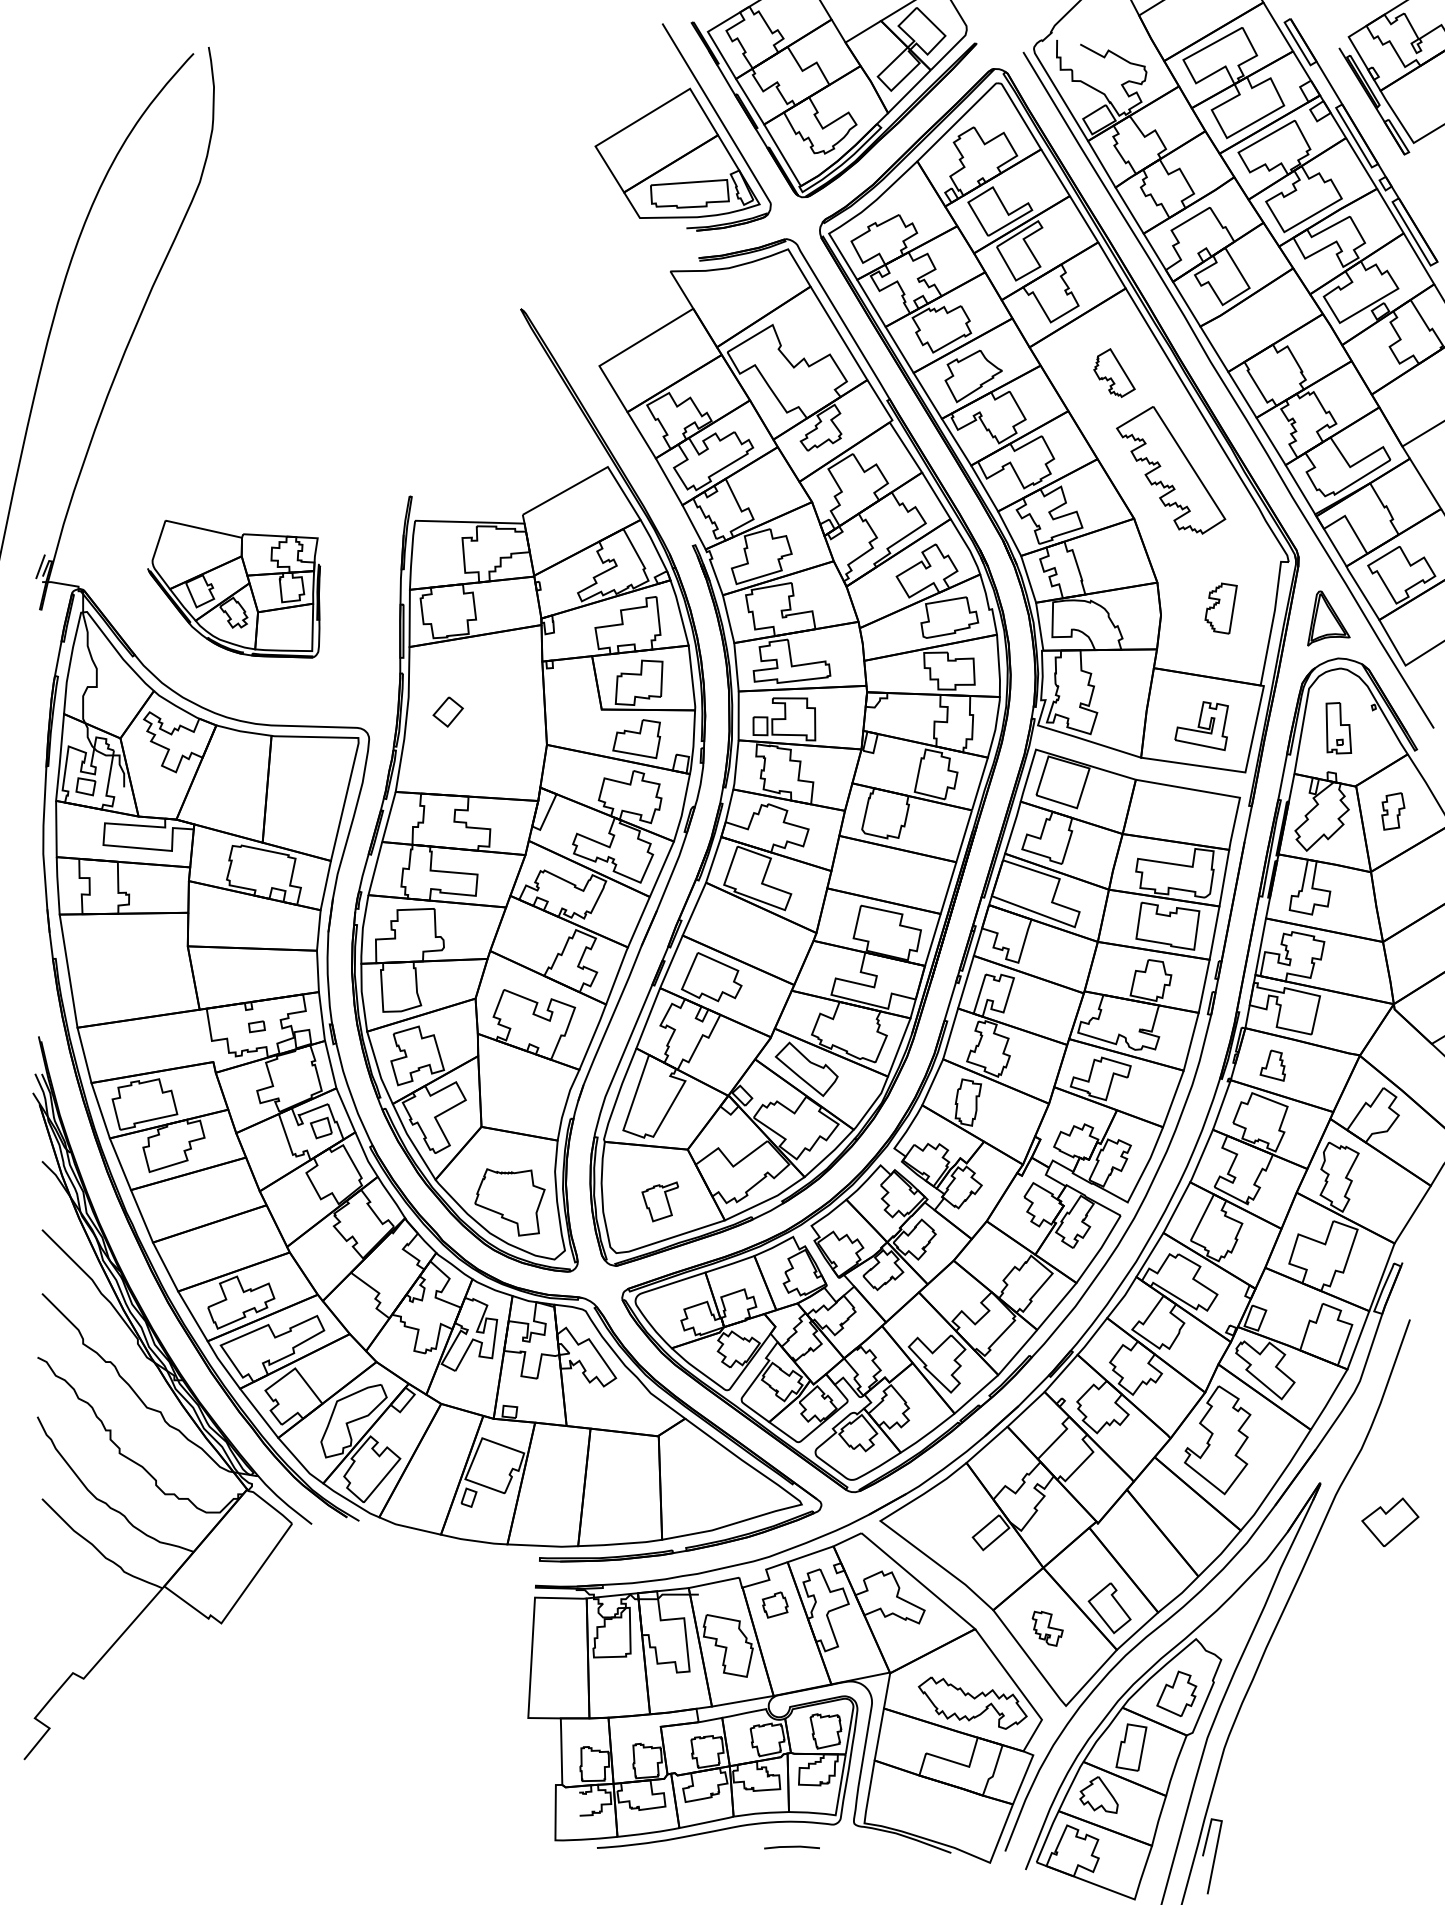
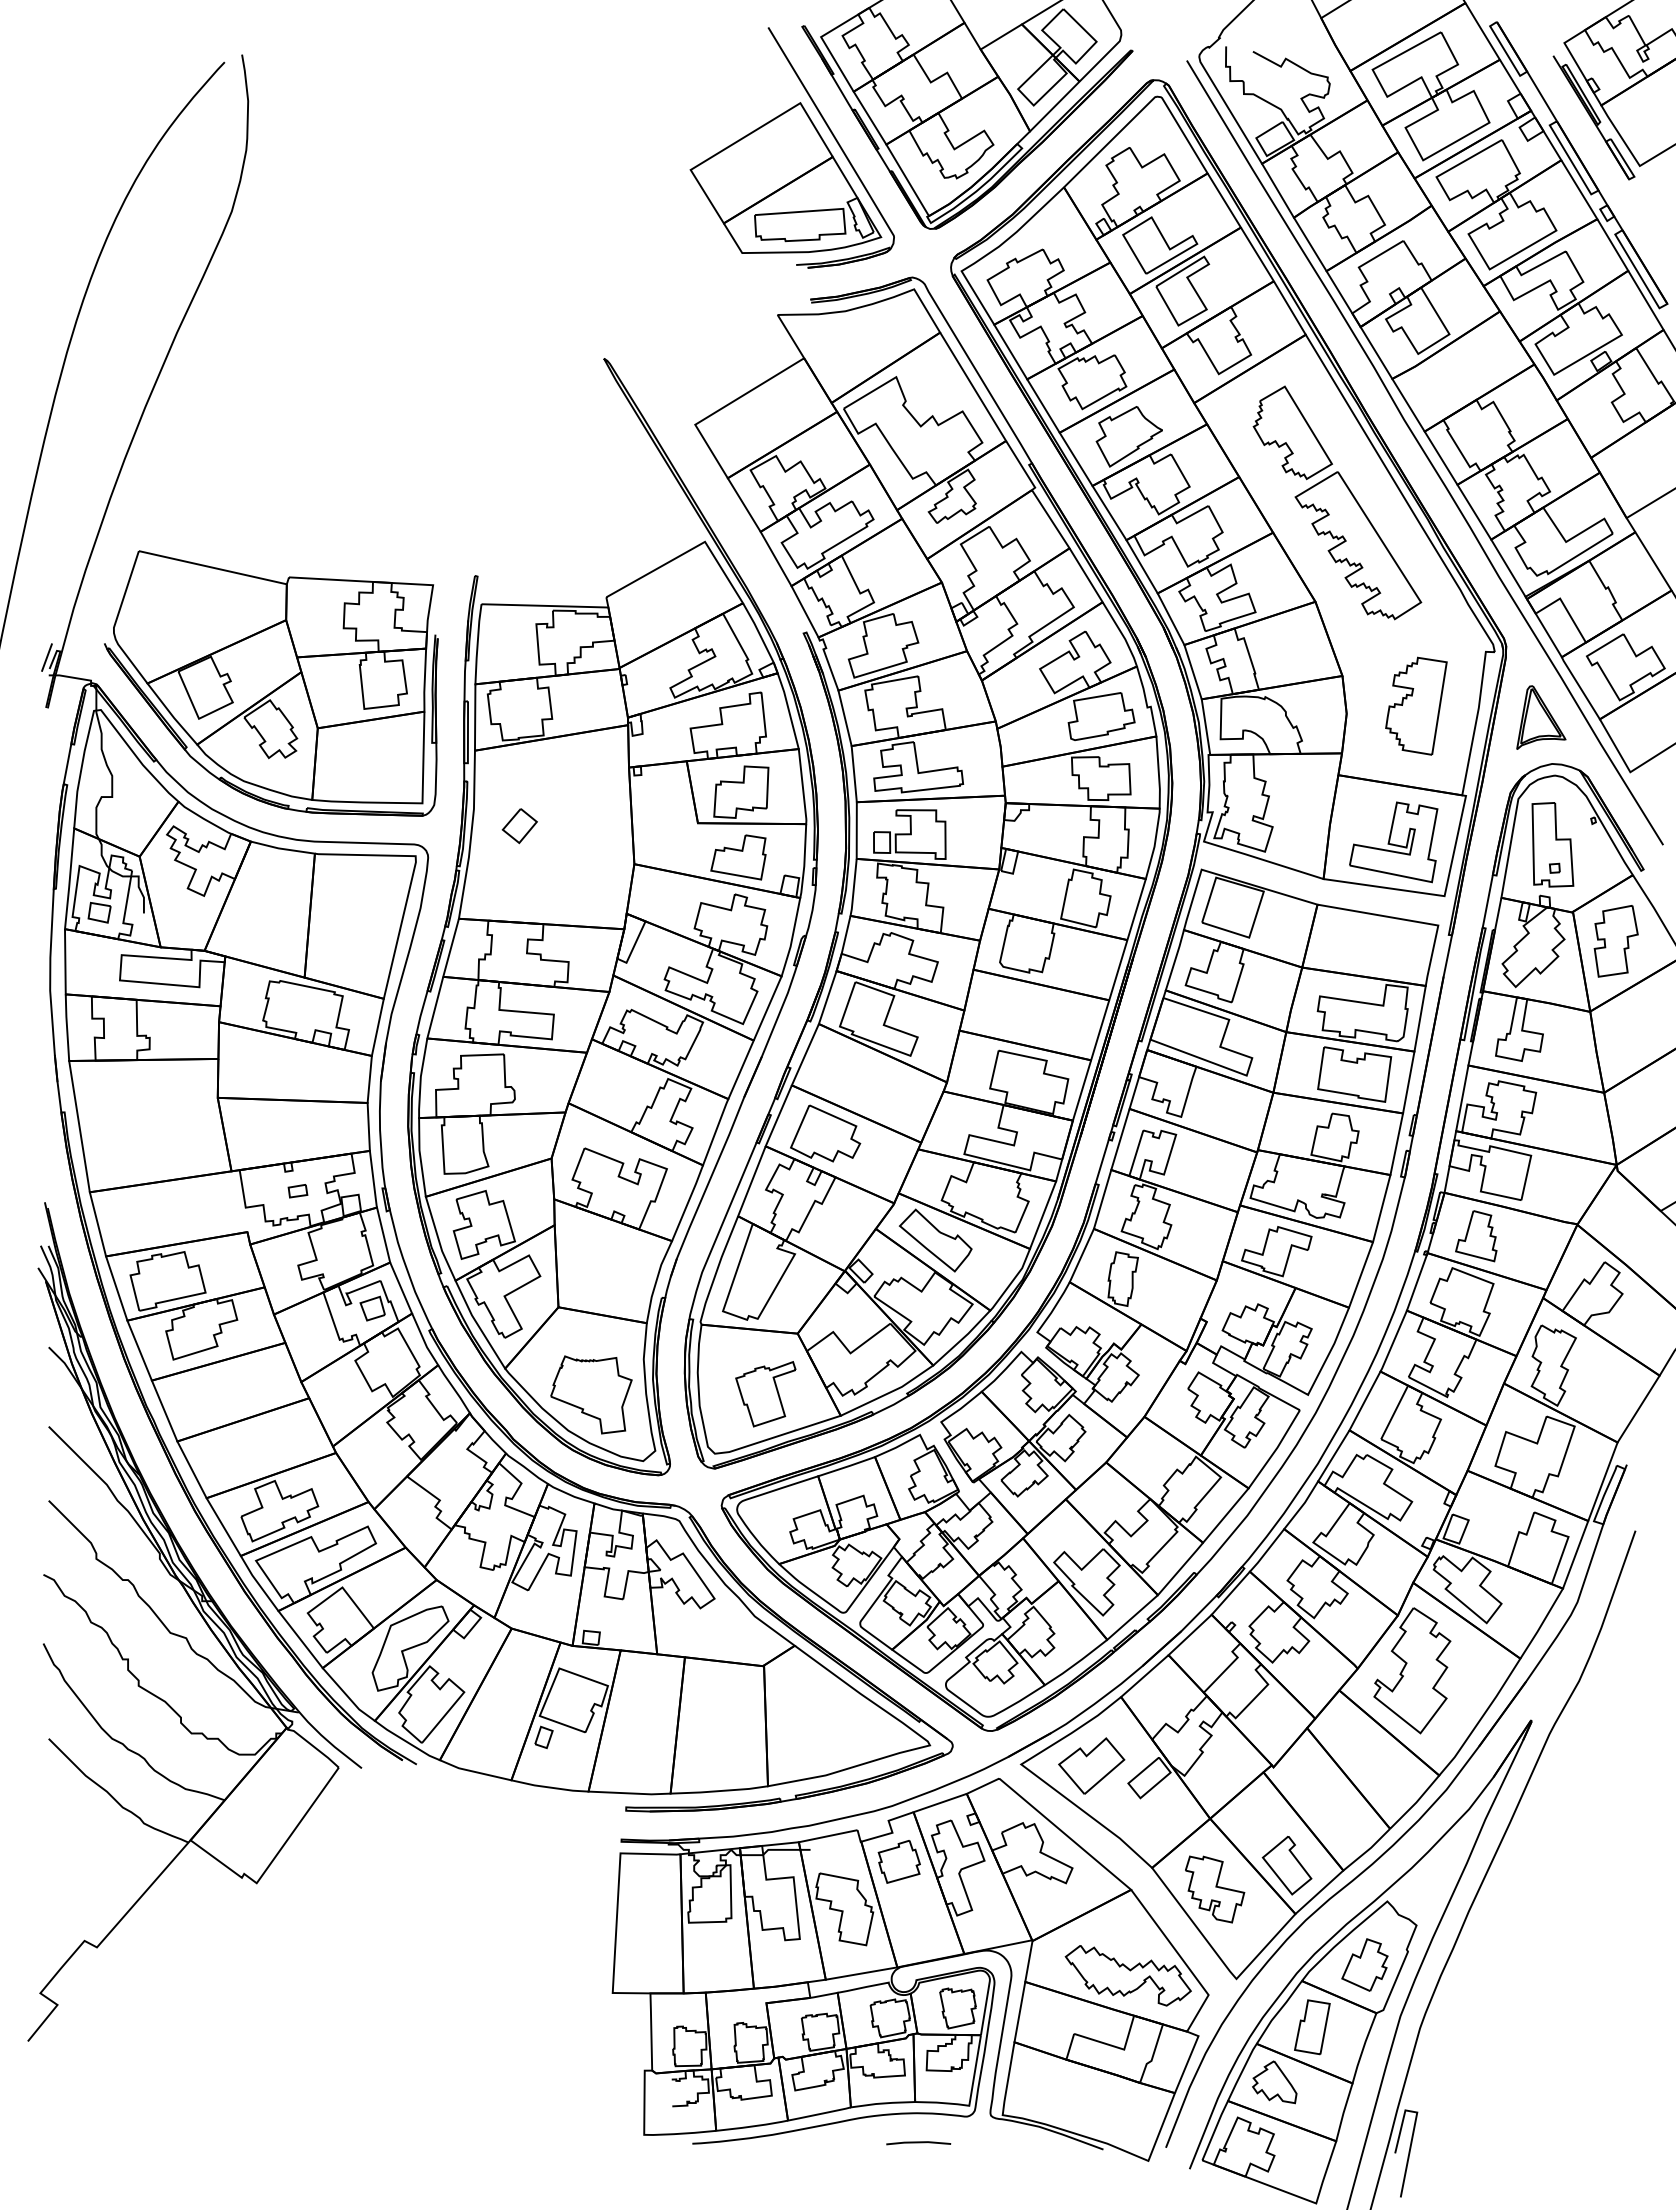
part: (1114, 372) -> (1292, 432), size x1.67
part: (234, 589) -> (271, 683), size x1.67
part: (1221, 608) -> (1416, 705), size x1.67
part: (1201, 726) -> (1393, 842), size x1.43
part: (1338, 727) -> (1552, 844), size x1.43
part: (1392, 811) -> (1615, 941), size x1.67
part: (1272, 1065) -> (1476, 1236), size x1.43
part: (659, 1202) -> (765, 1394), size x1.43
part: (1390, 1521) -> (1091, 1765), moved
part: (774, 1604) -> (898, 1861), size x1.43
part: (1047, 1628) -> (1215, 1889), size x1.67

